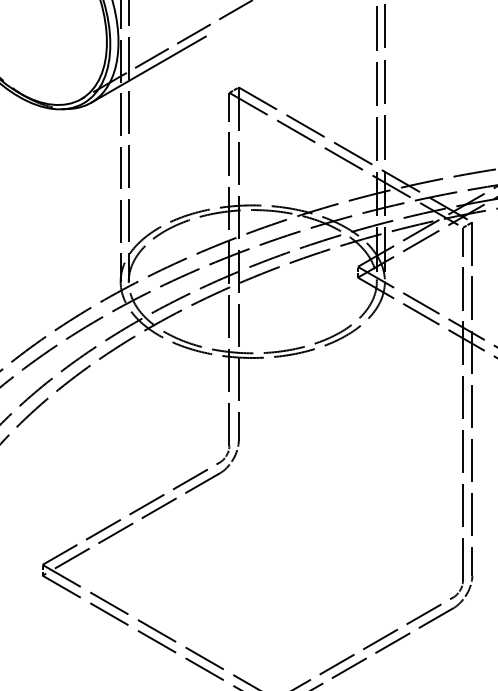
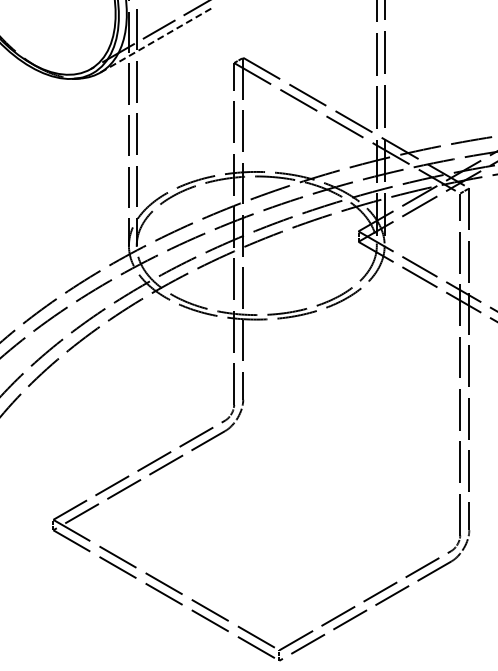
line: (148, 69) -> (155, 40), solid -> dashed

